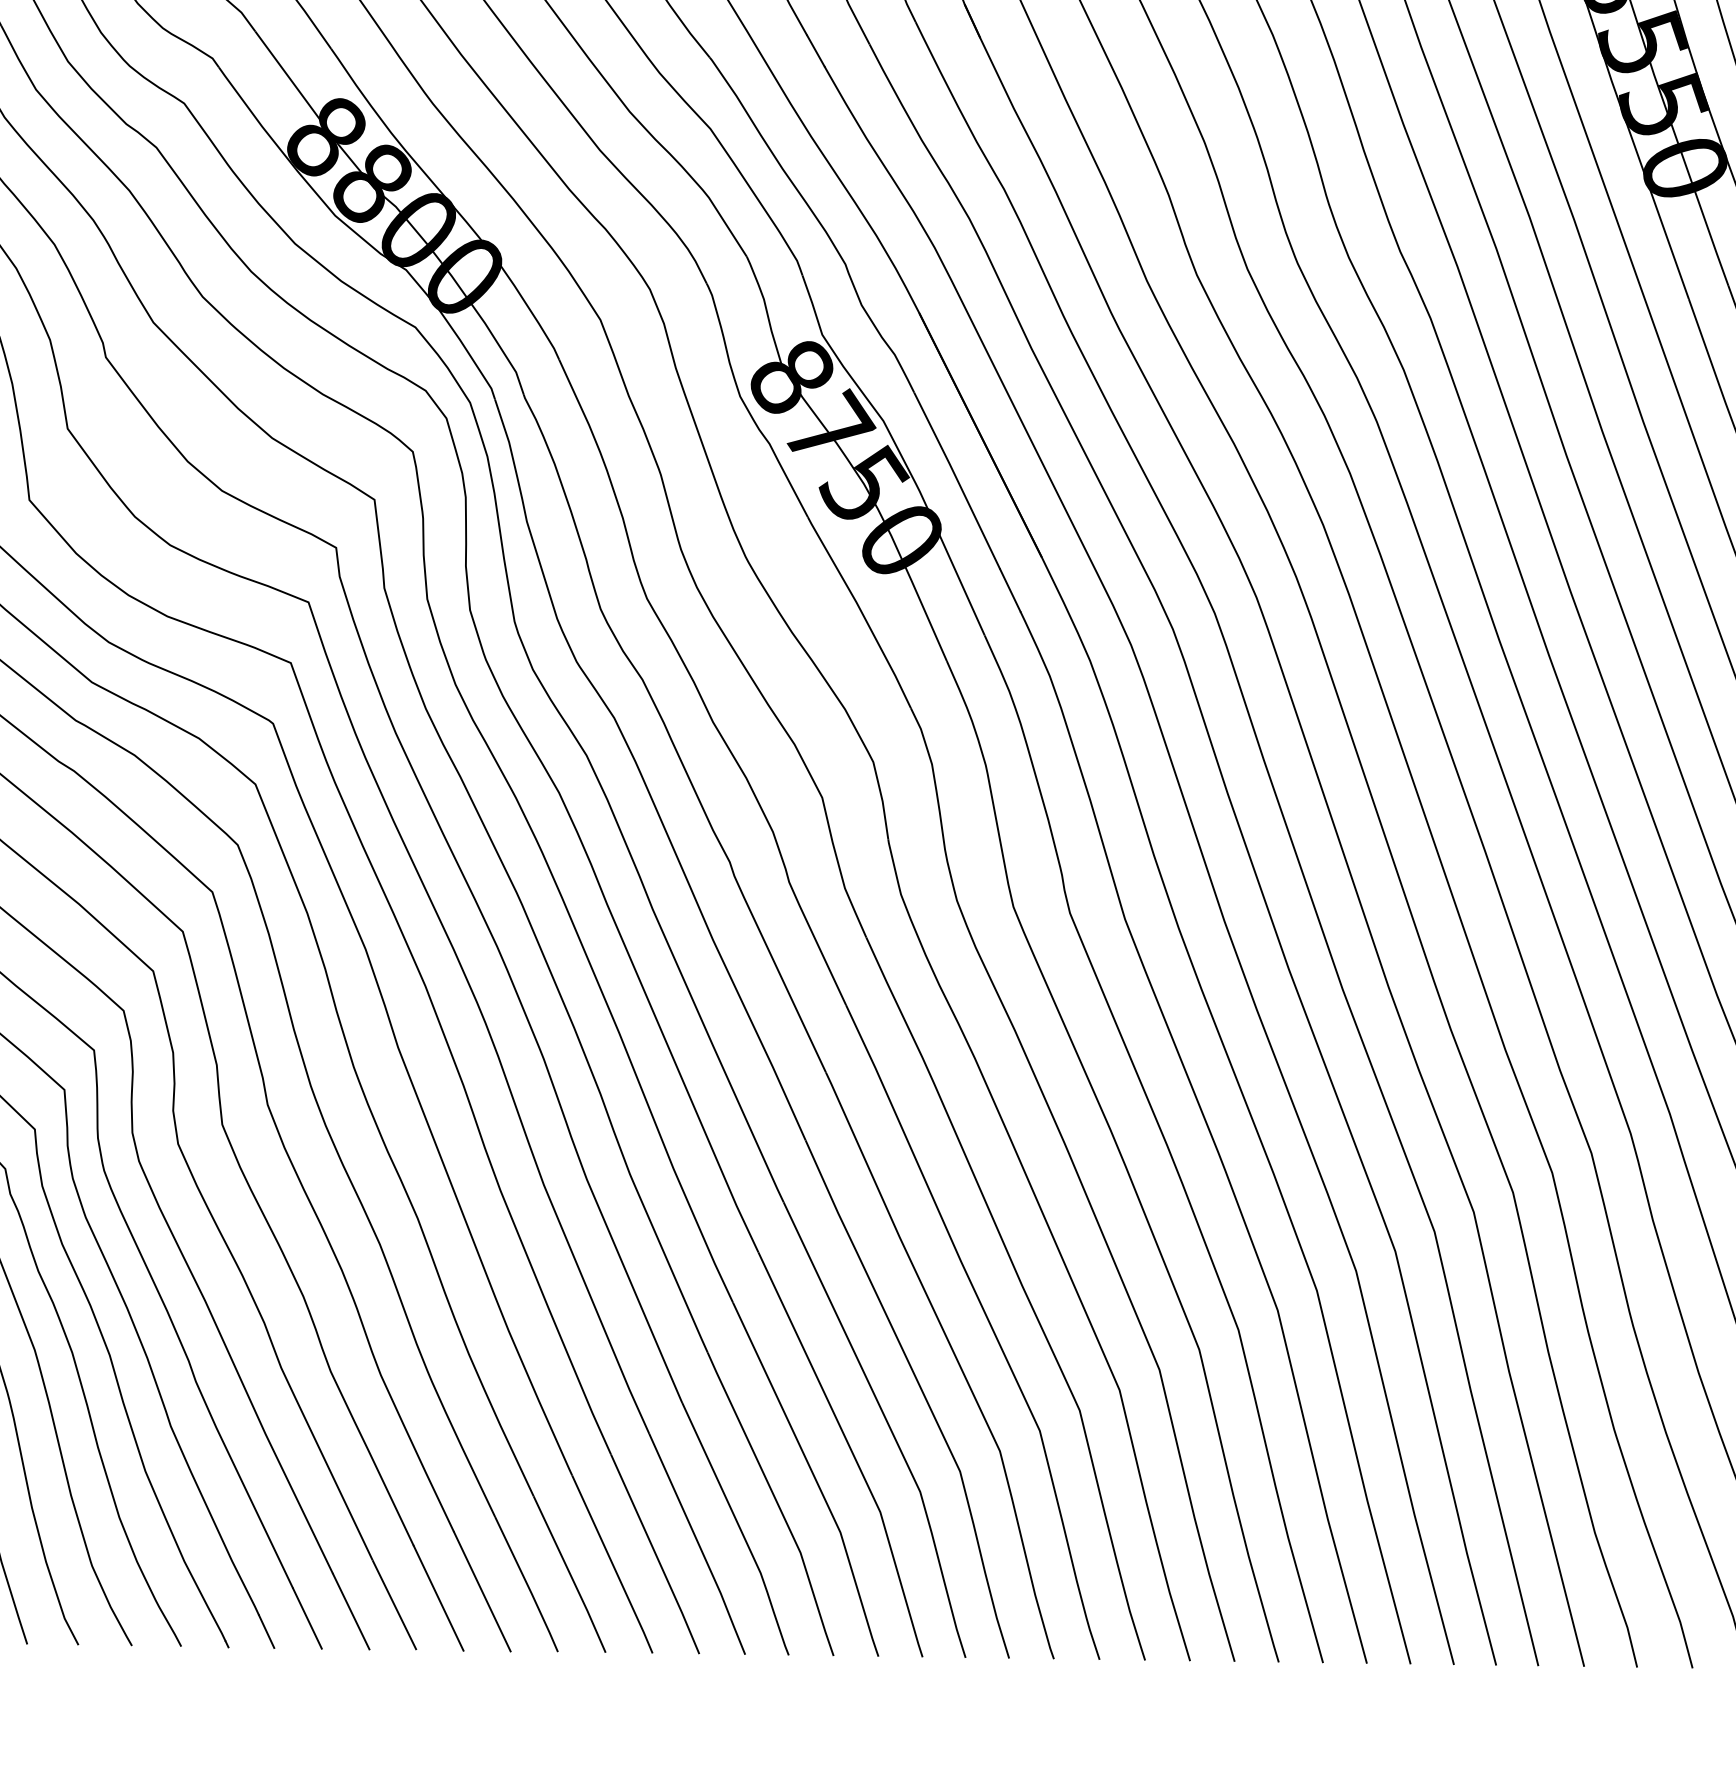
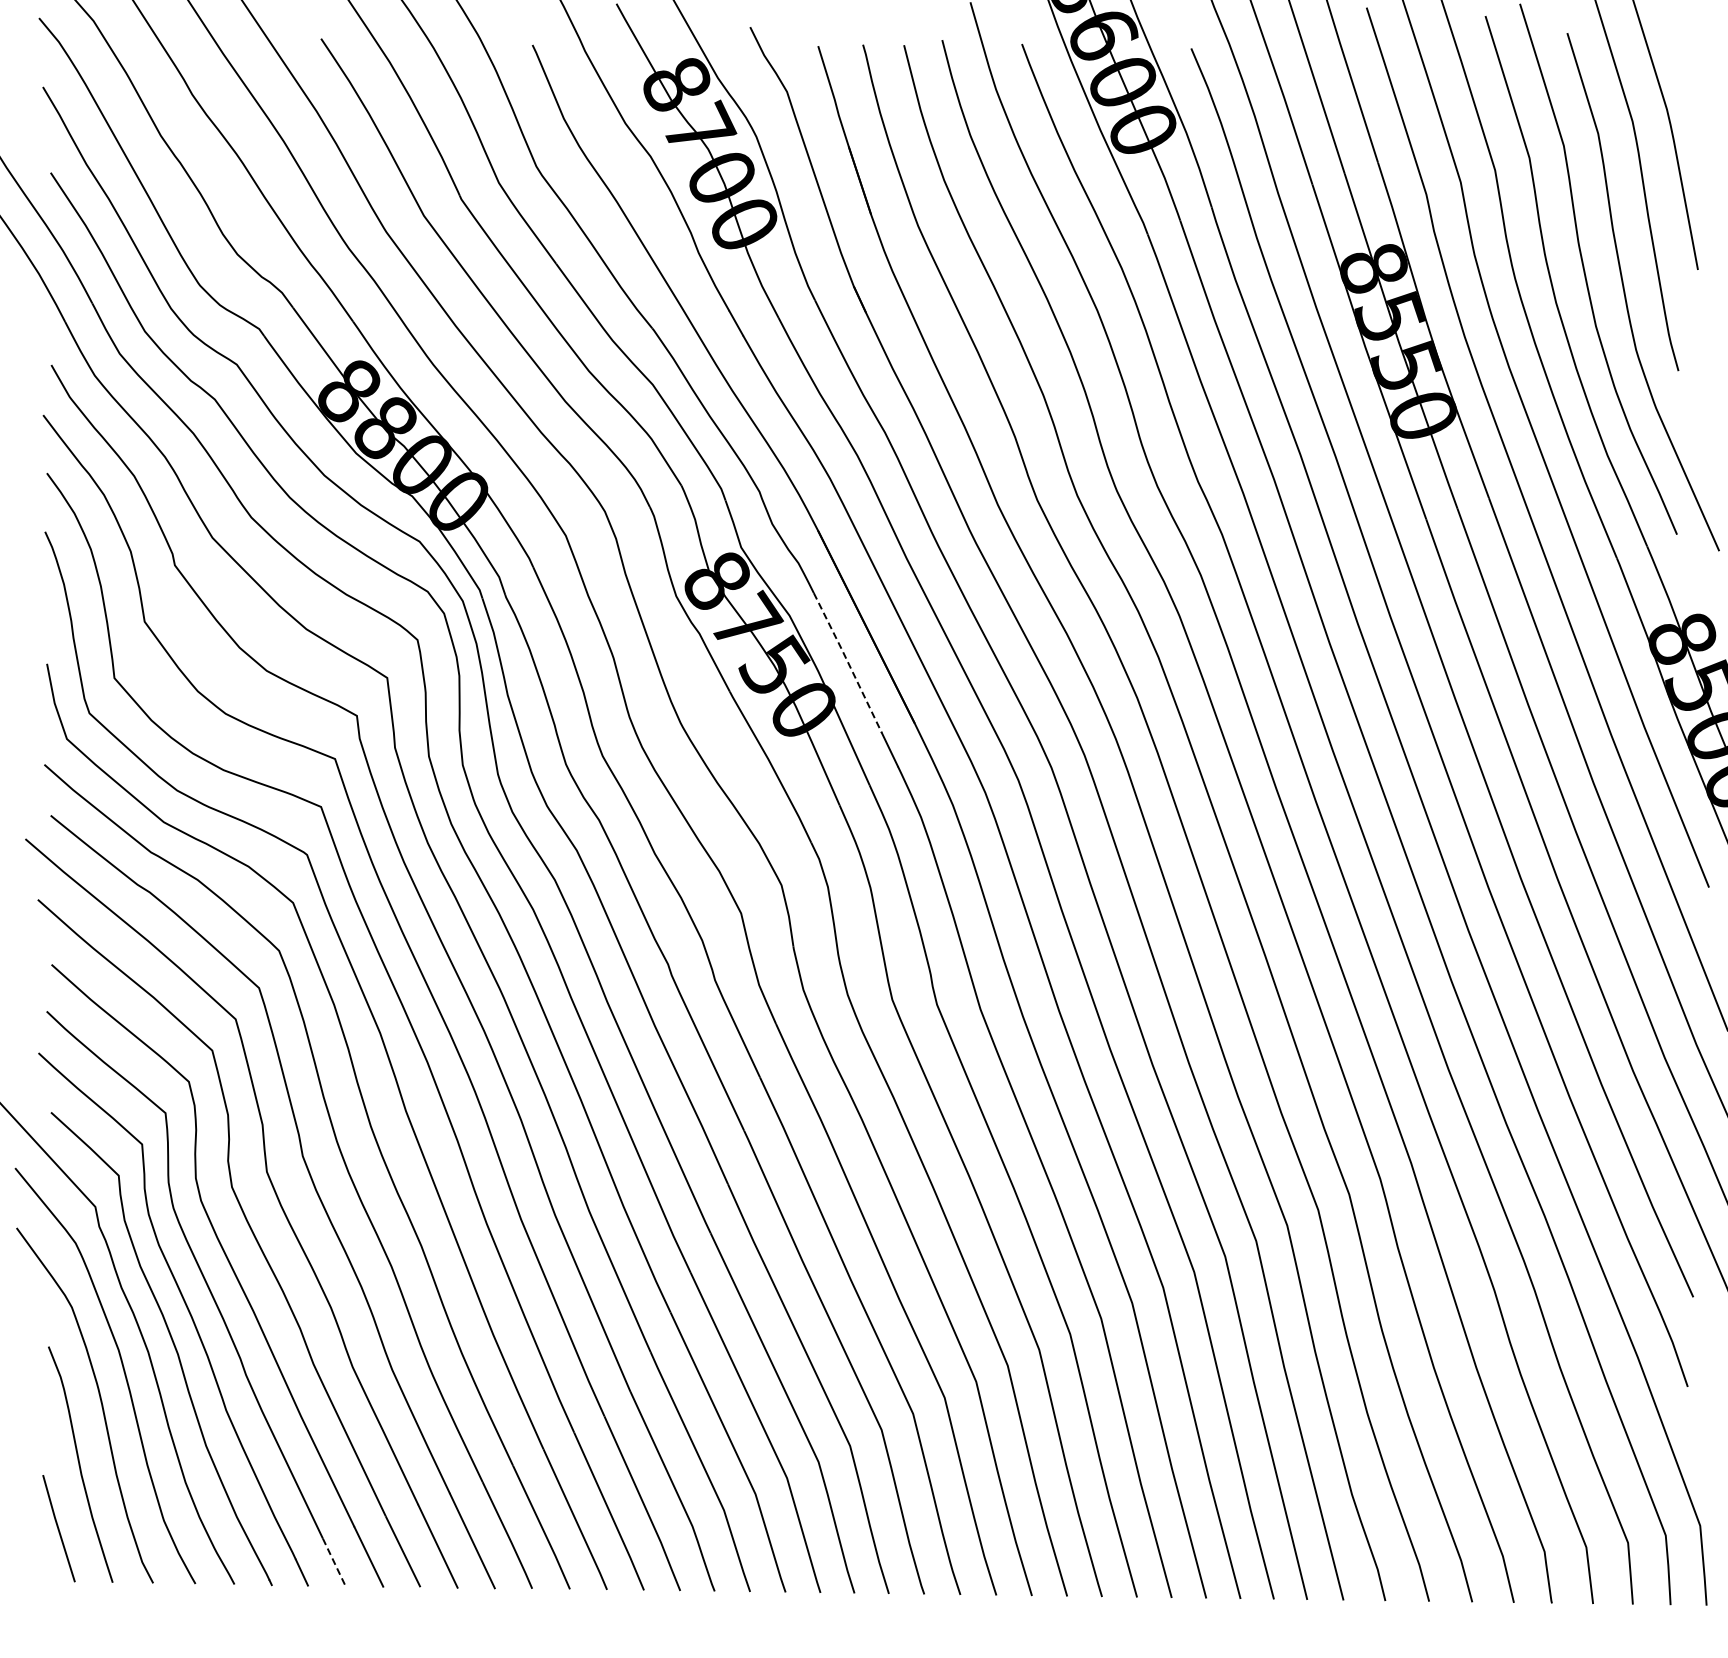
line: (958, 480) -> (848, 662), solid -> dashed
line: (307, 1618) -> (334, 1562), solid -> dashed

